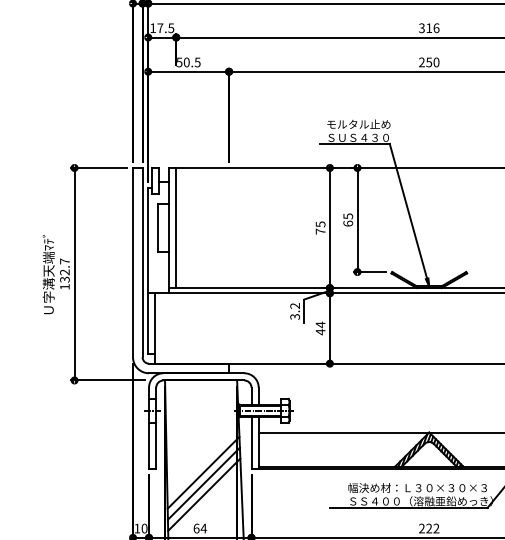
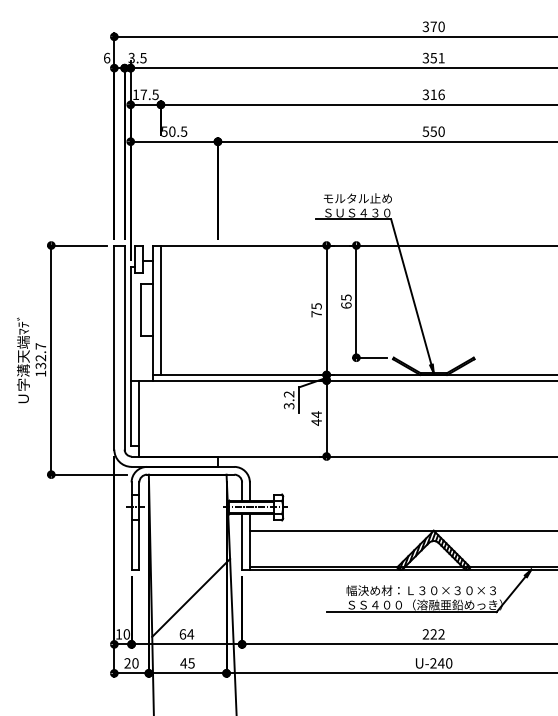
text: (421, 62) -> (425, 131), 250 -> 550
line: (203, 472) -> (190, 573), removed
line: (203, 483) -> (190, 585), removed

